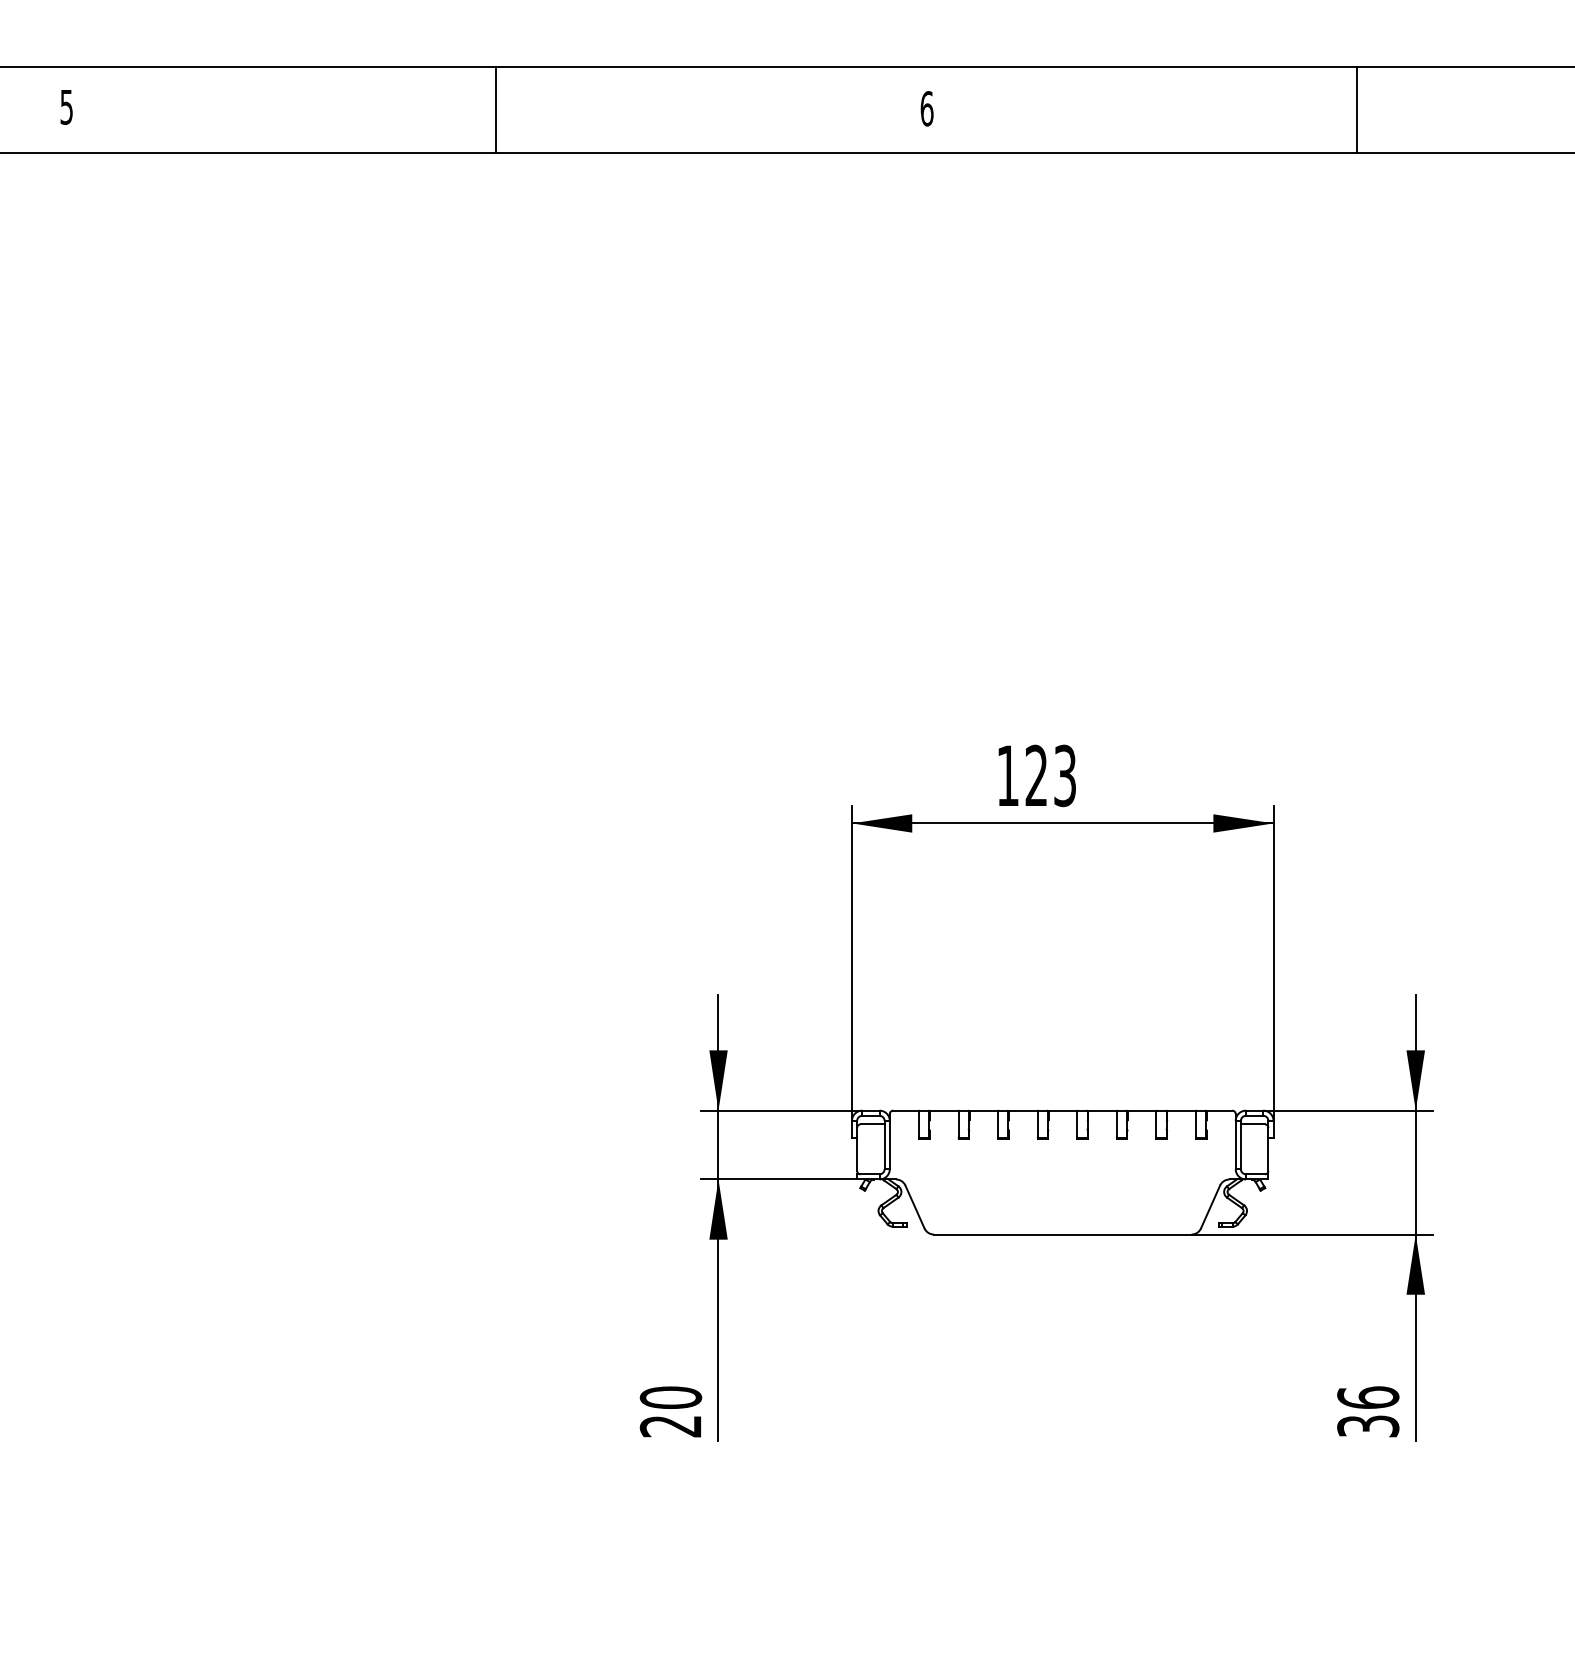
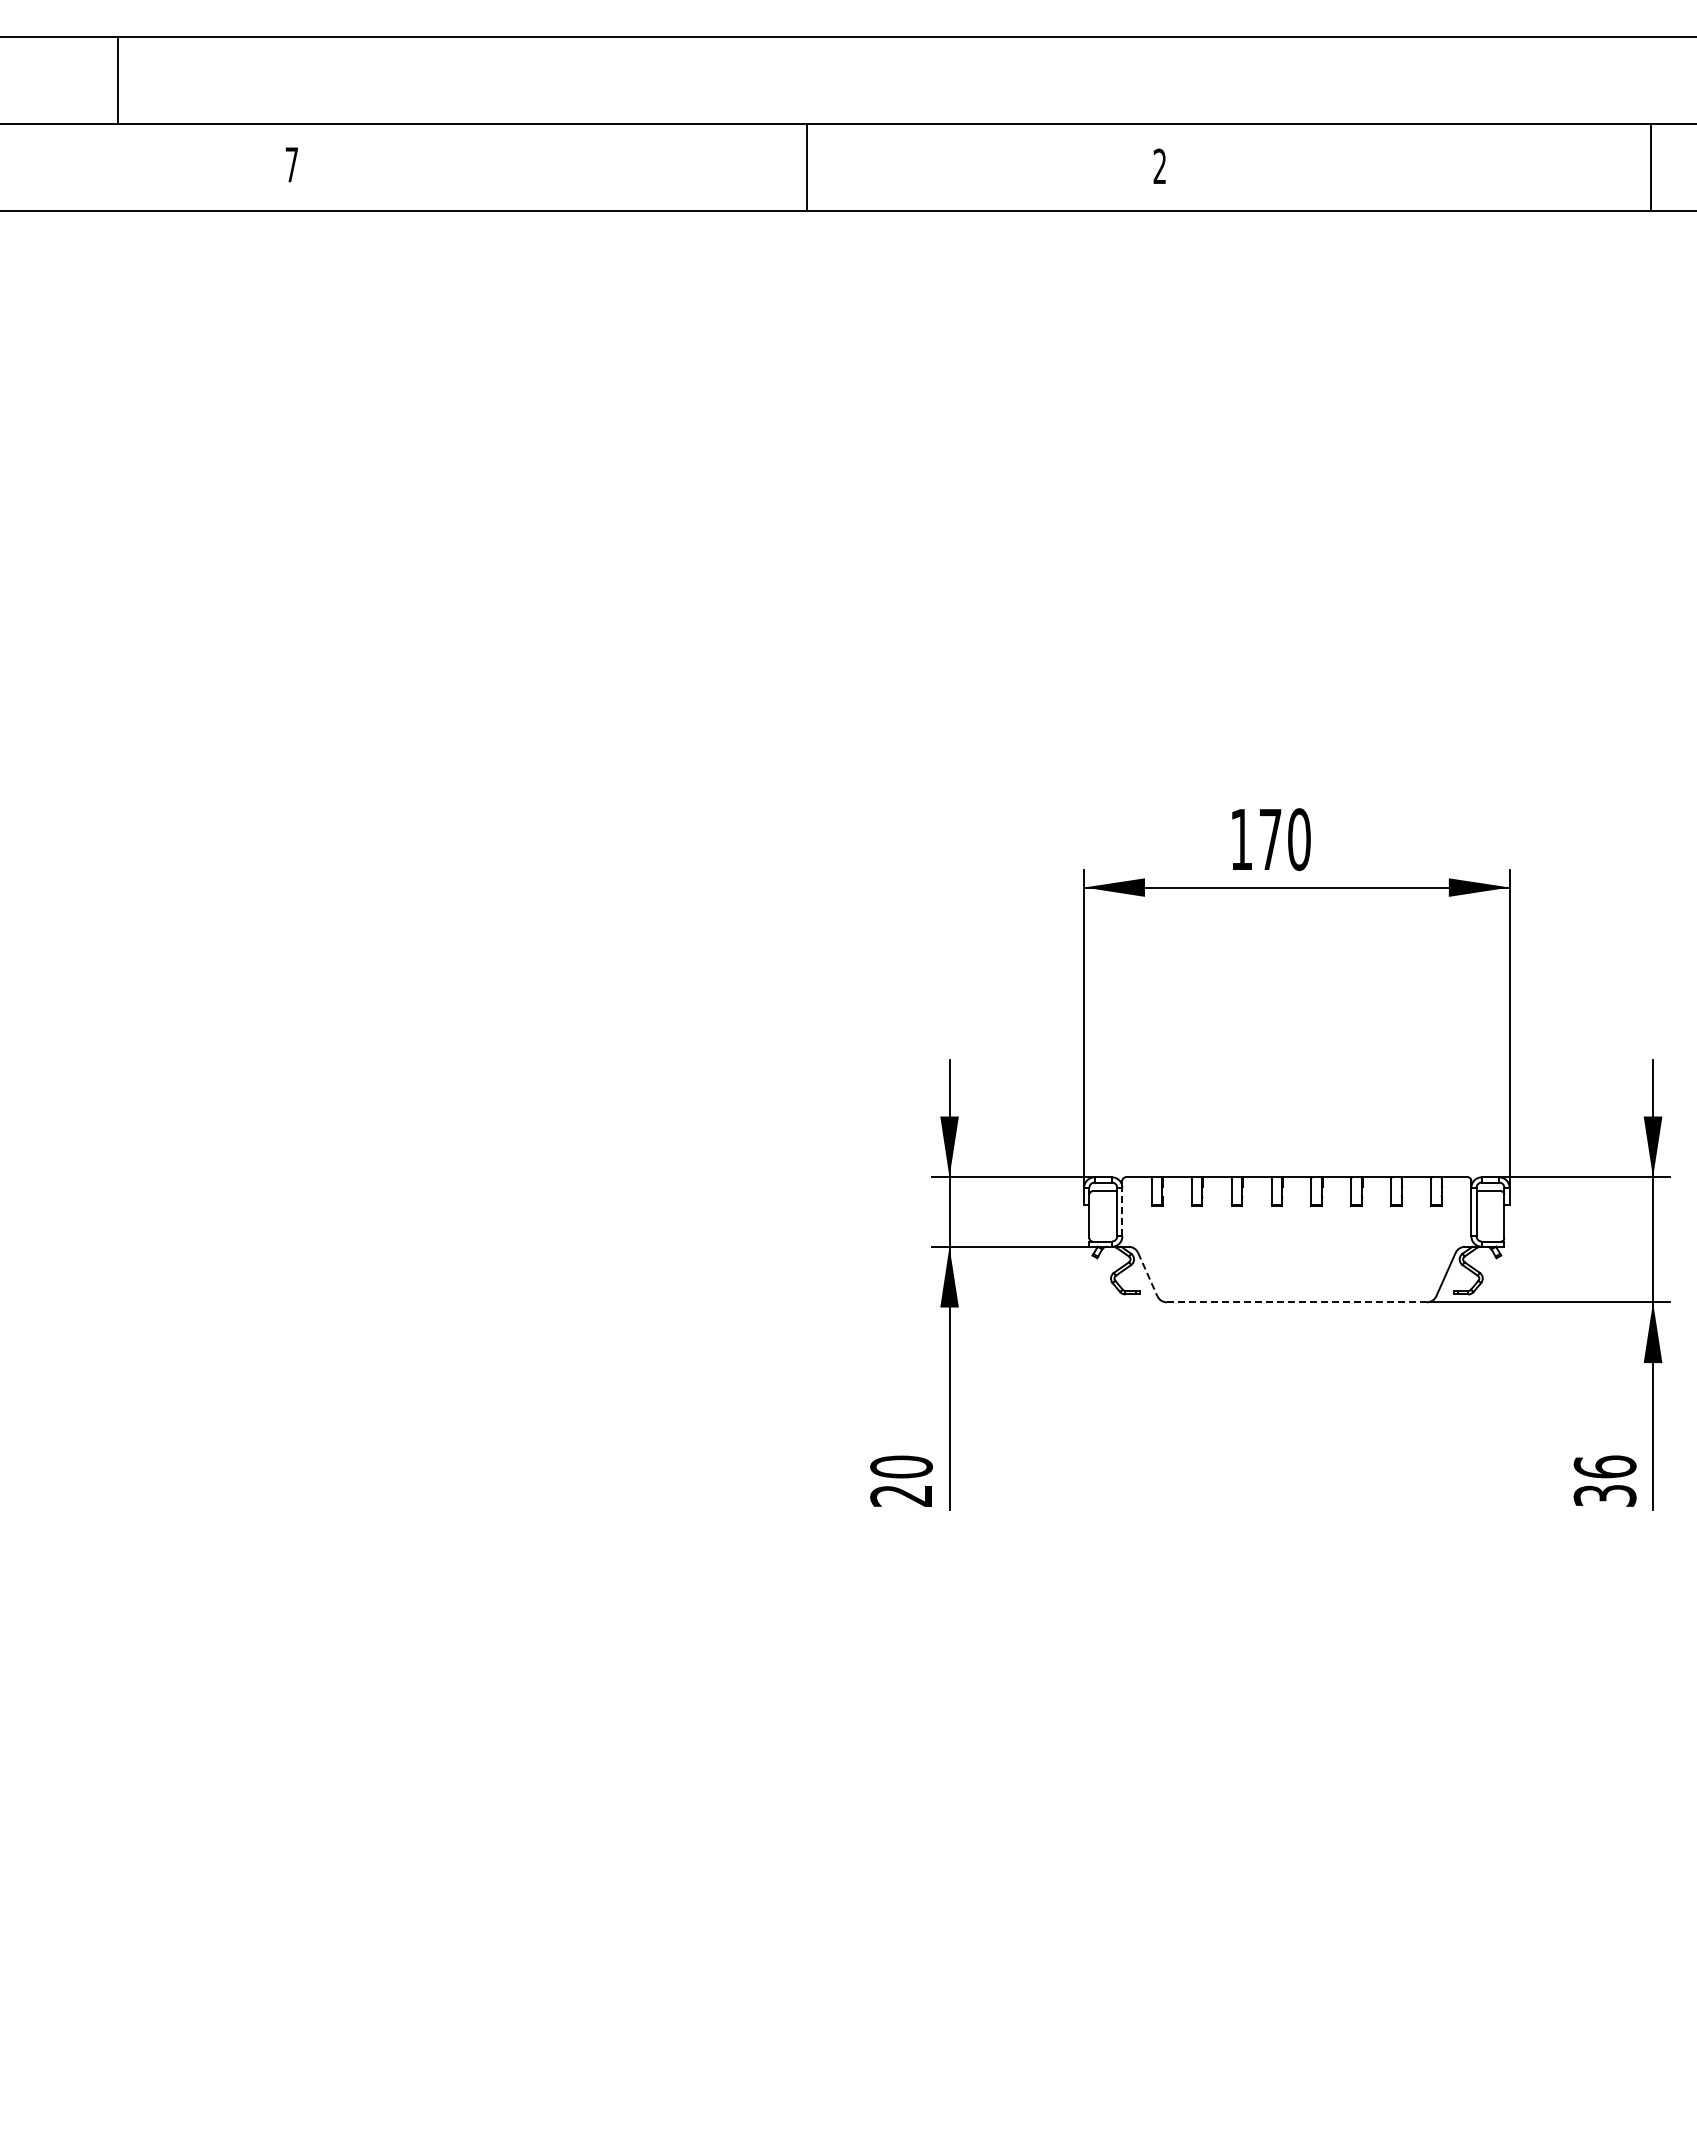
text: (66, 106) -> (291, 164), 5 -> 7
line: (496, 108) -> (807, 166), moved
text: (926, 108) -> (1159, 166), 6 -> 2
line: (1356, 108) -> (1650, 166), moved
text: (1050, 775) -> (1284, 839), 123 -> 170
line: (889, 1144) -> (1122, 1211), solid -> dashed
line: (914, 1206) -> (1147, 1274), solid -> dashed
line: (1062, 1234) -> (1296, 1302), solid -> dashed

